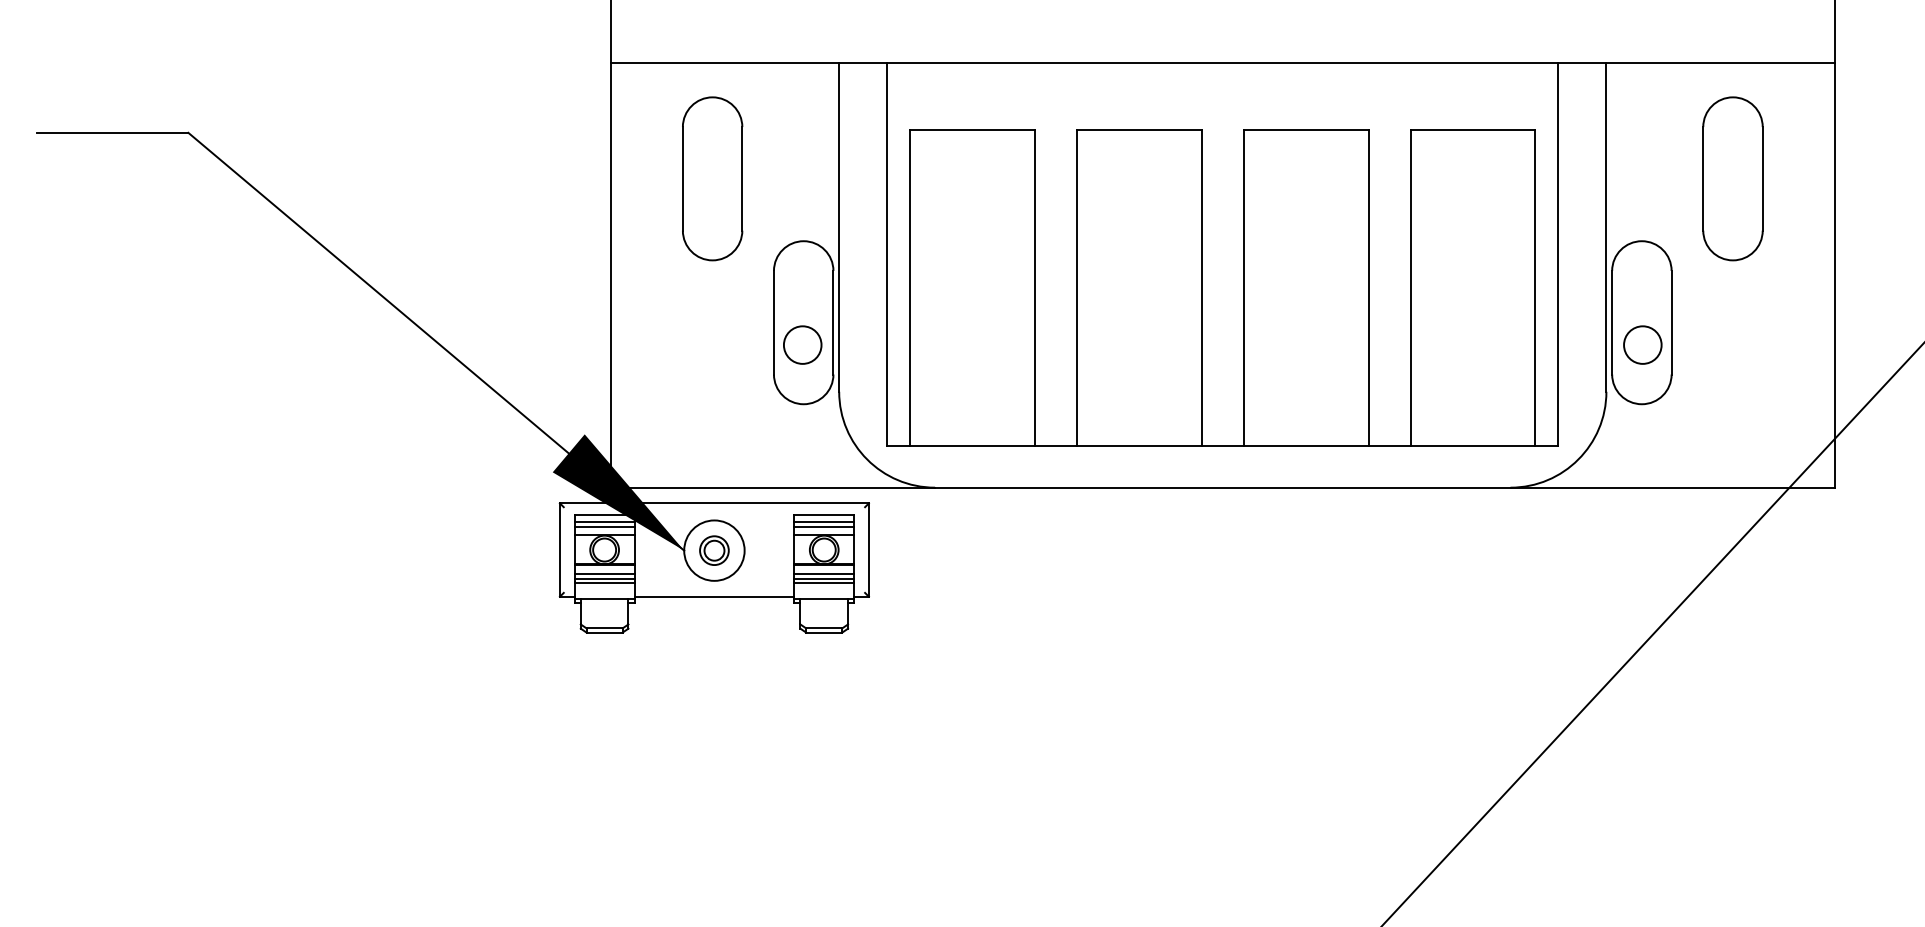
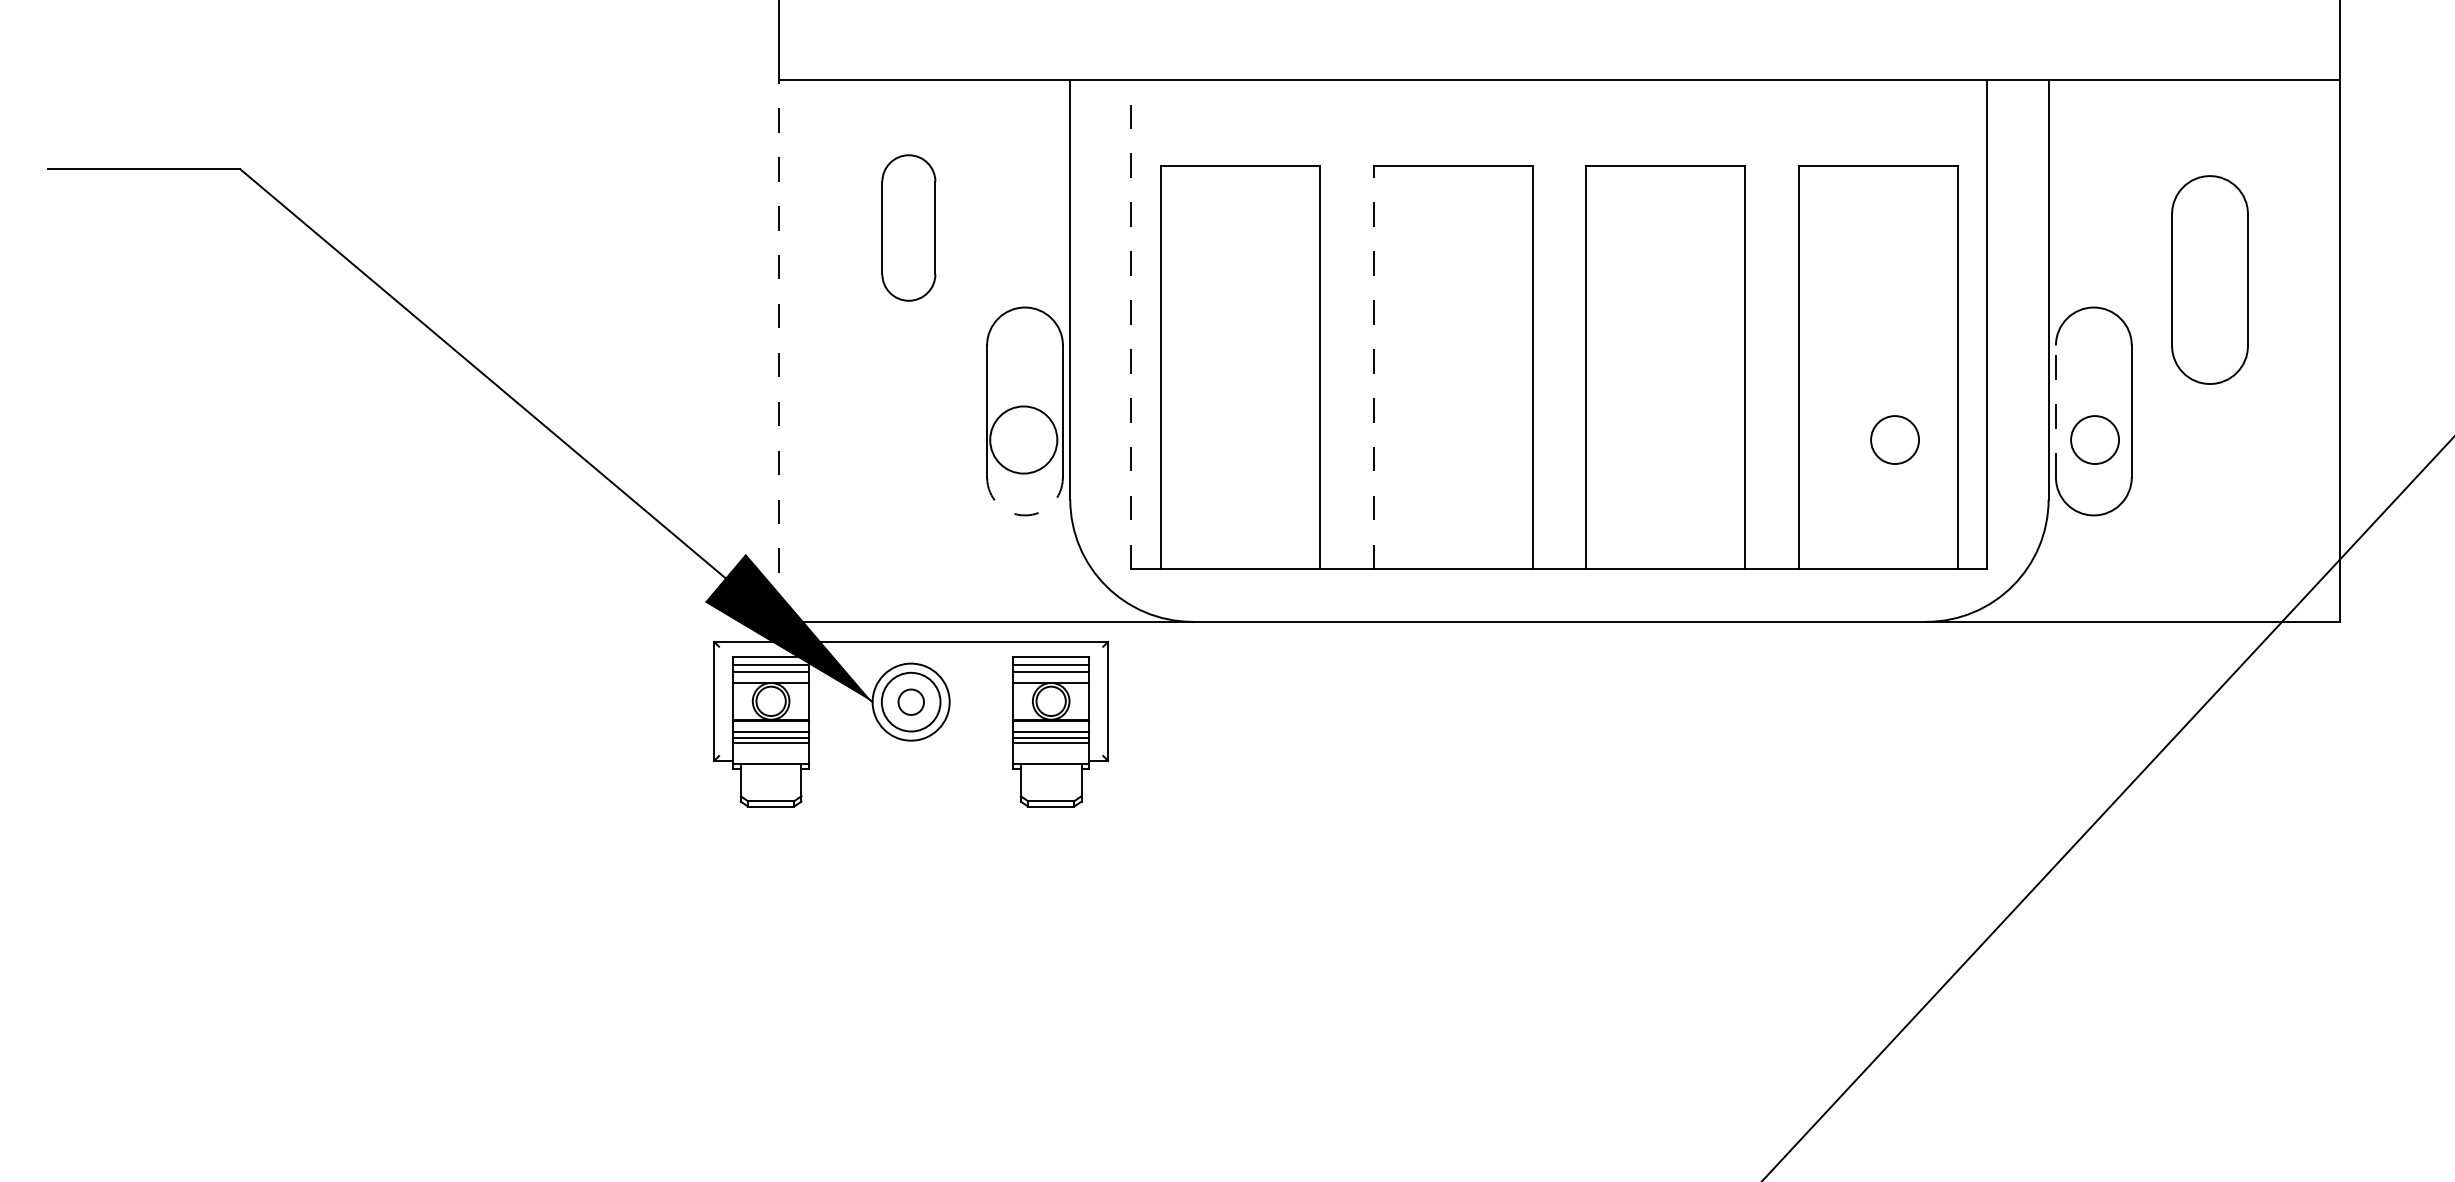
part: (712, 178) -> (908, 227), size x0.7
part: (1732, 178) -> (2209, 279), moved
line: (887, 254) -> (1131, 324), solid -> dashed
line: (611, 274) -> (779, 350), solid -> dashed
line: (1076, 288) -> (1373, 367), solid -> dashed
line: (1611, 322) -> (2055, 411), solid -> dashed
circle: (1485, 344) -> (1894, 439), added
circle: (802, 345) -> (1023, 440), size x1.4
arc: (804, 404) -> (1025, 515), solid -> dashed
circle: (713, 550) -> (910, 701), size x1.6
line: (714, 596) -> (911, 760), removed

